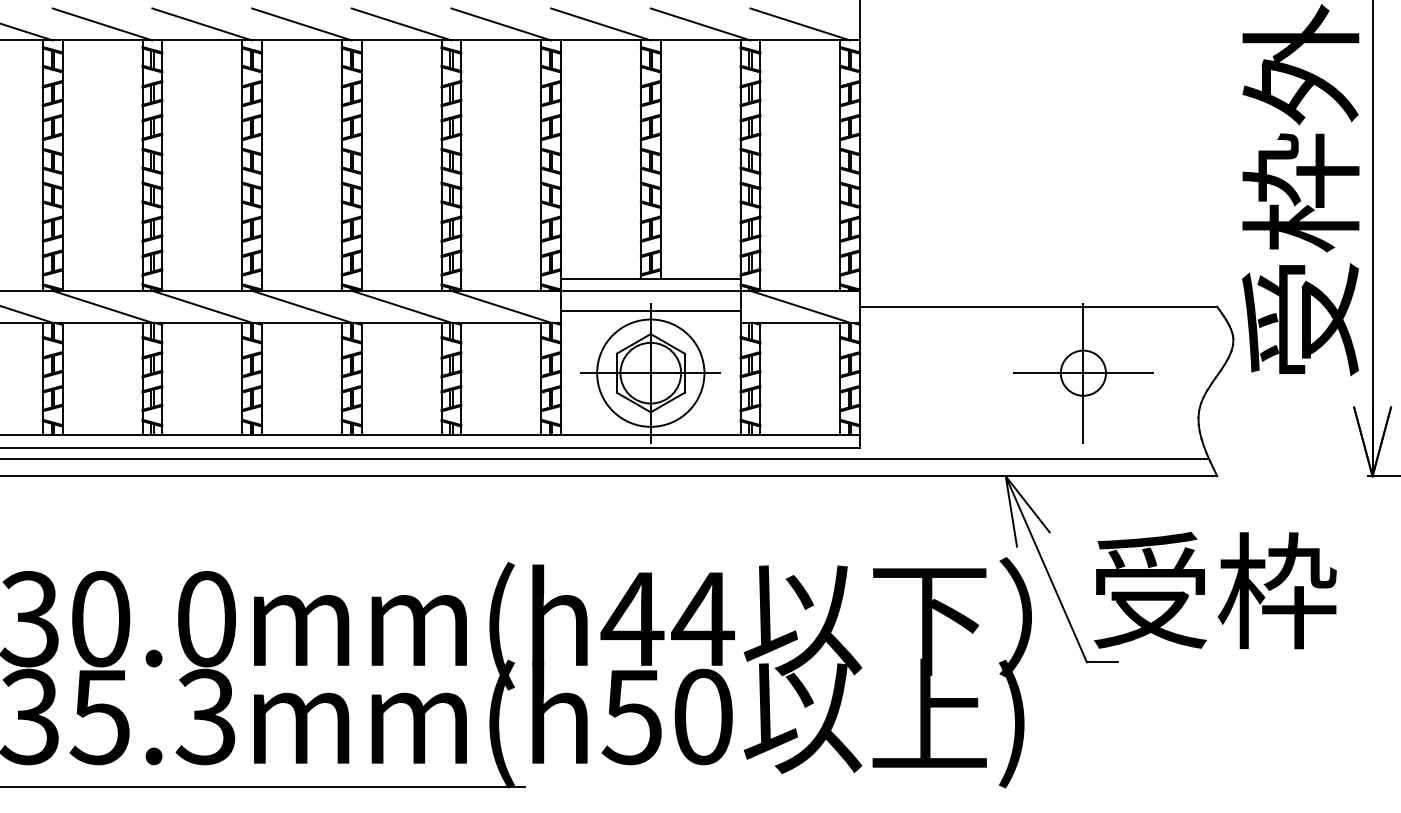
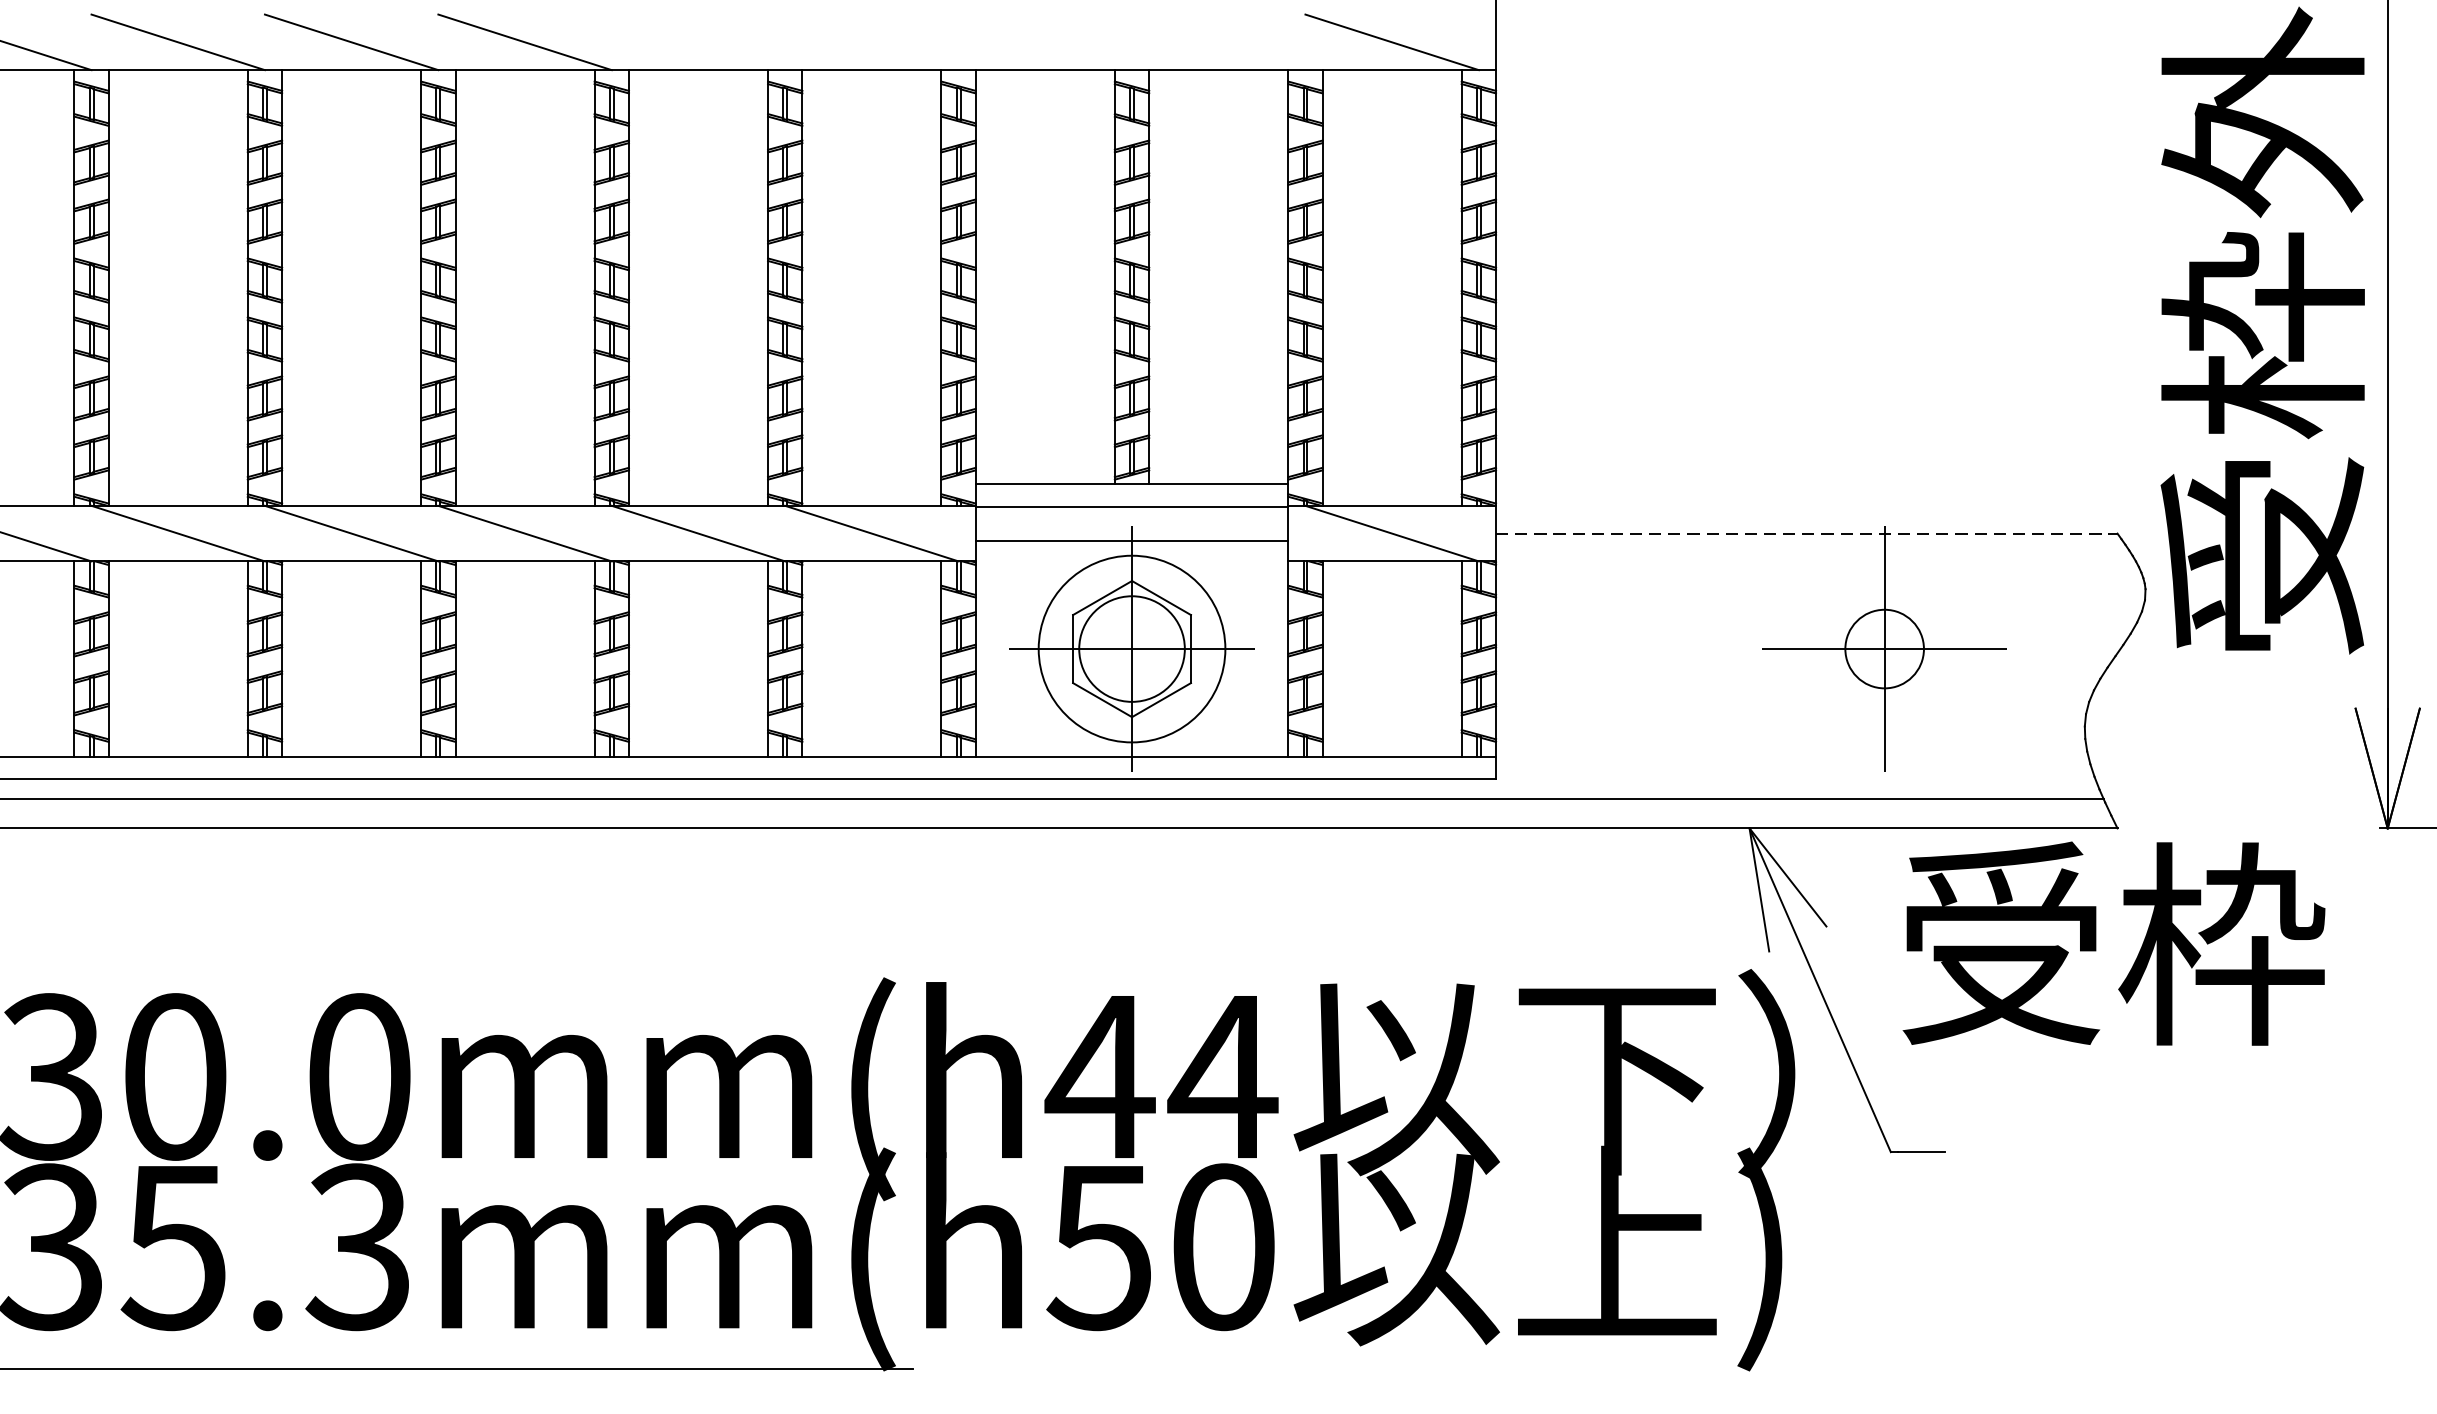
line: (401, 24) -> (698, 42), removed
line: (501, 24) -> (872, 42), removed
line: (600, 24) -> (1044, 42), removed
line: (700, 24) -> (1218, 42), removed
line: (1038, 306) -> (1806, 533), solid -> dashed
text: (1215, 590) -> (2114, 943), moved

